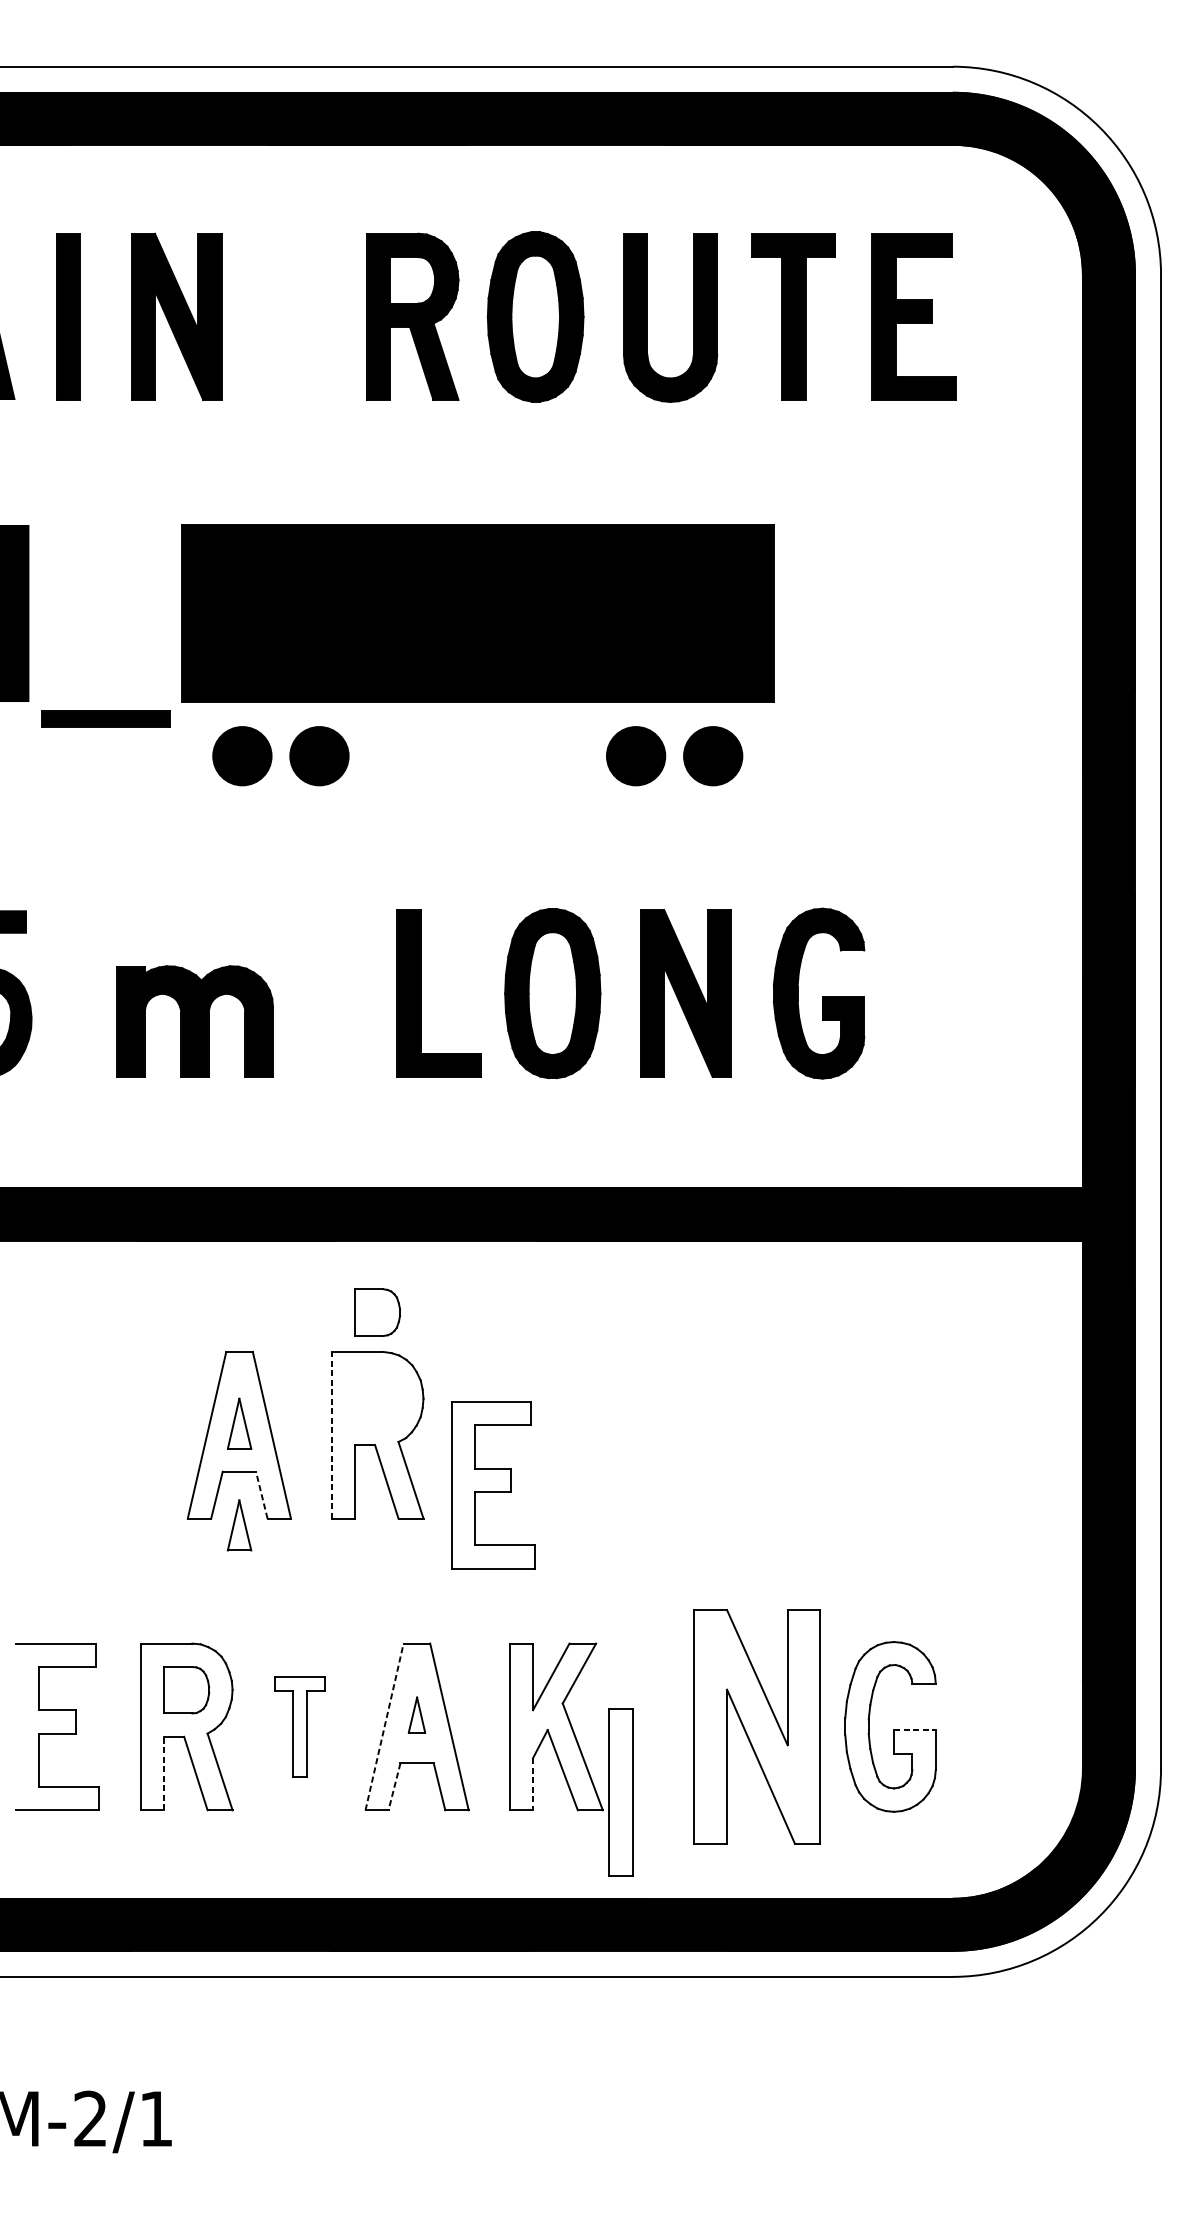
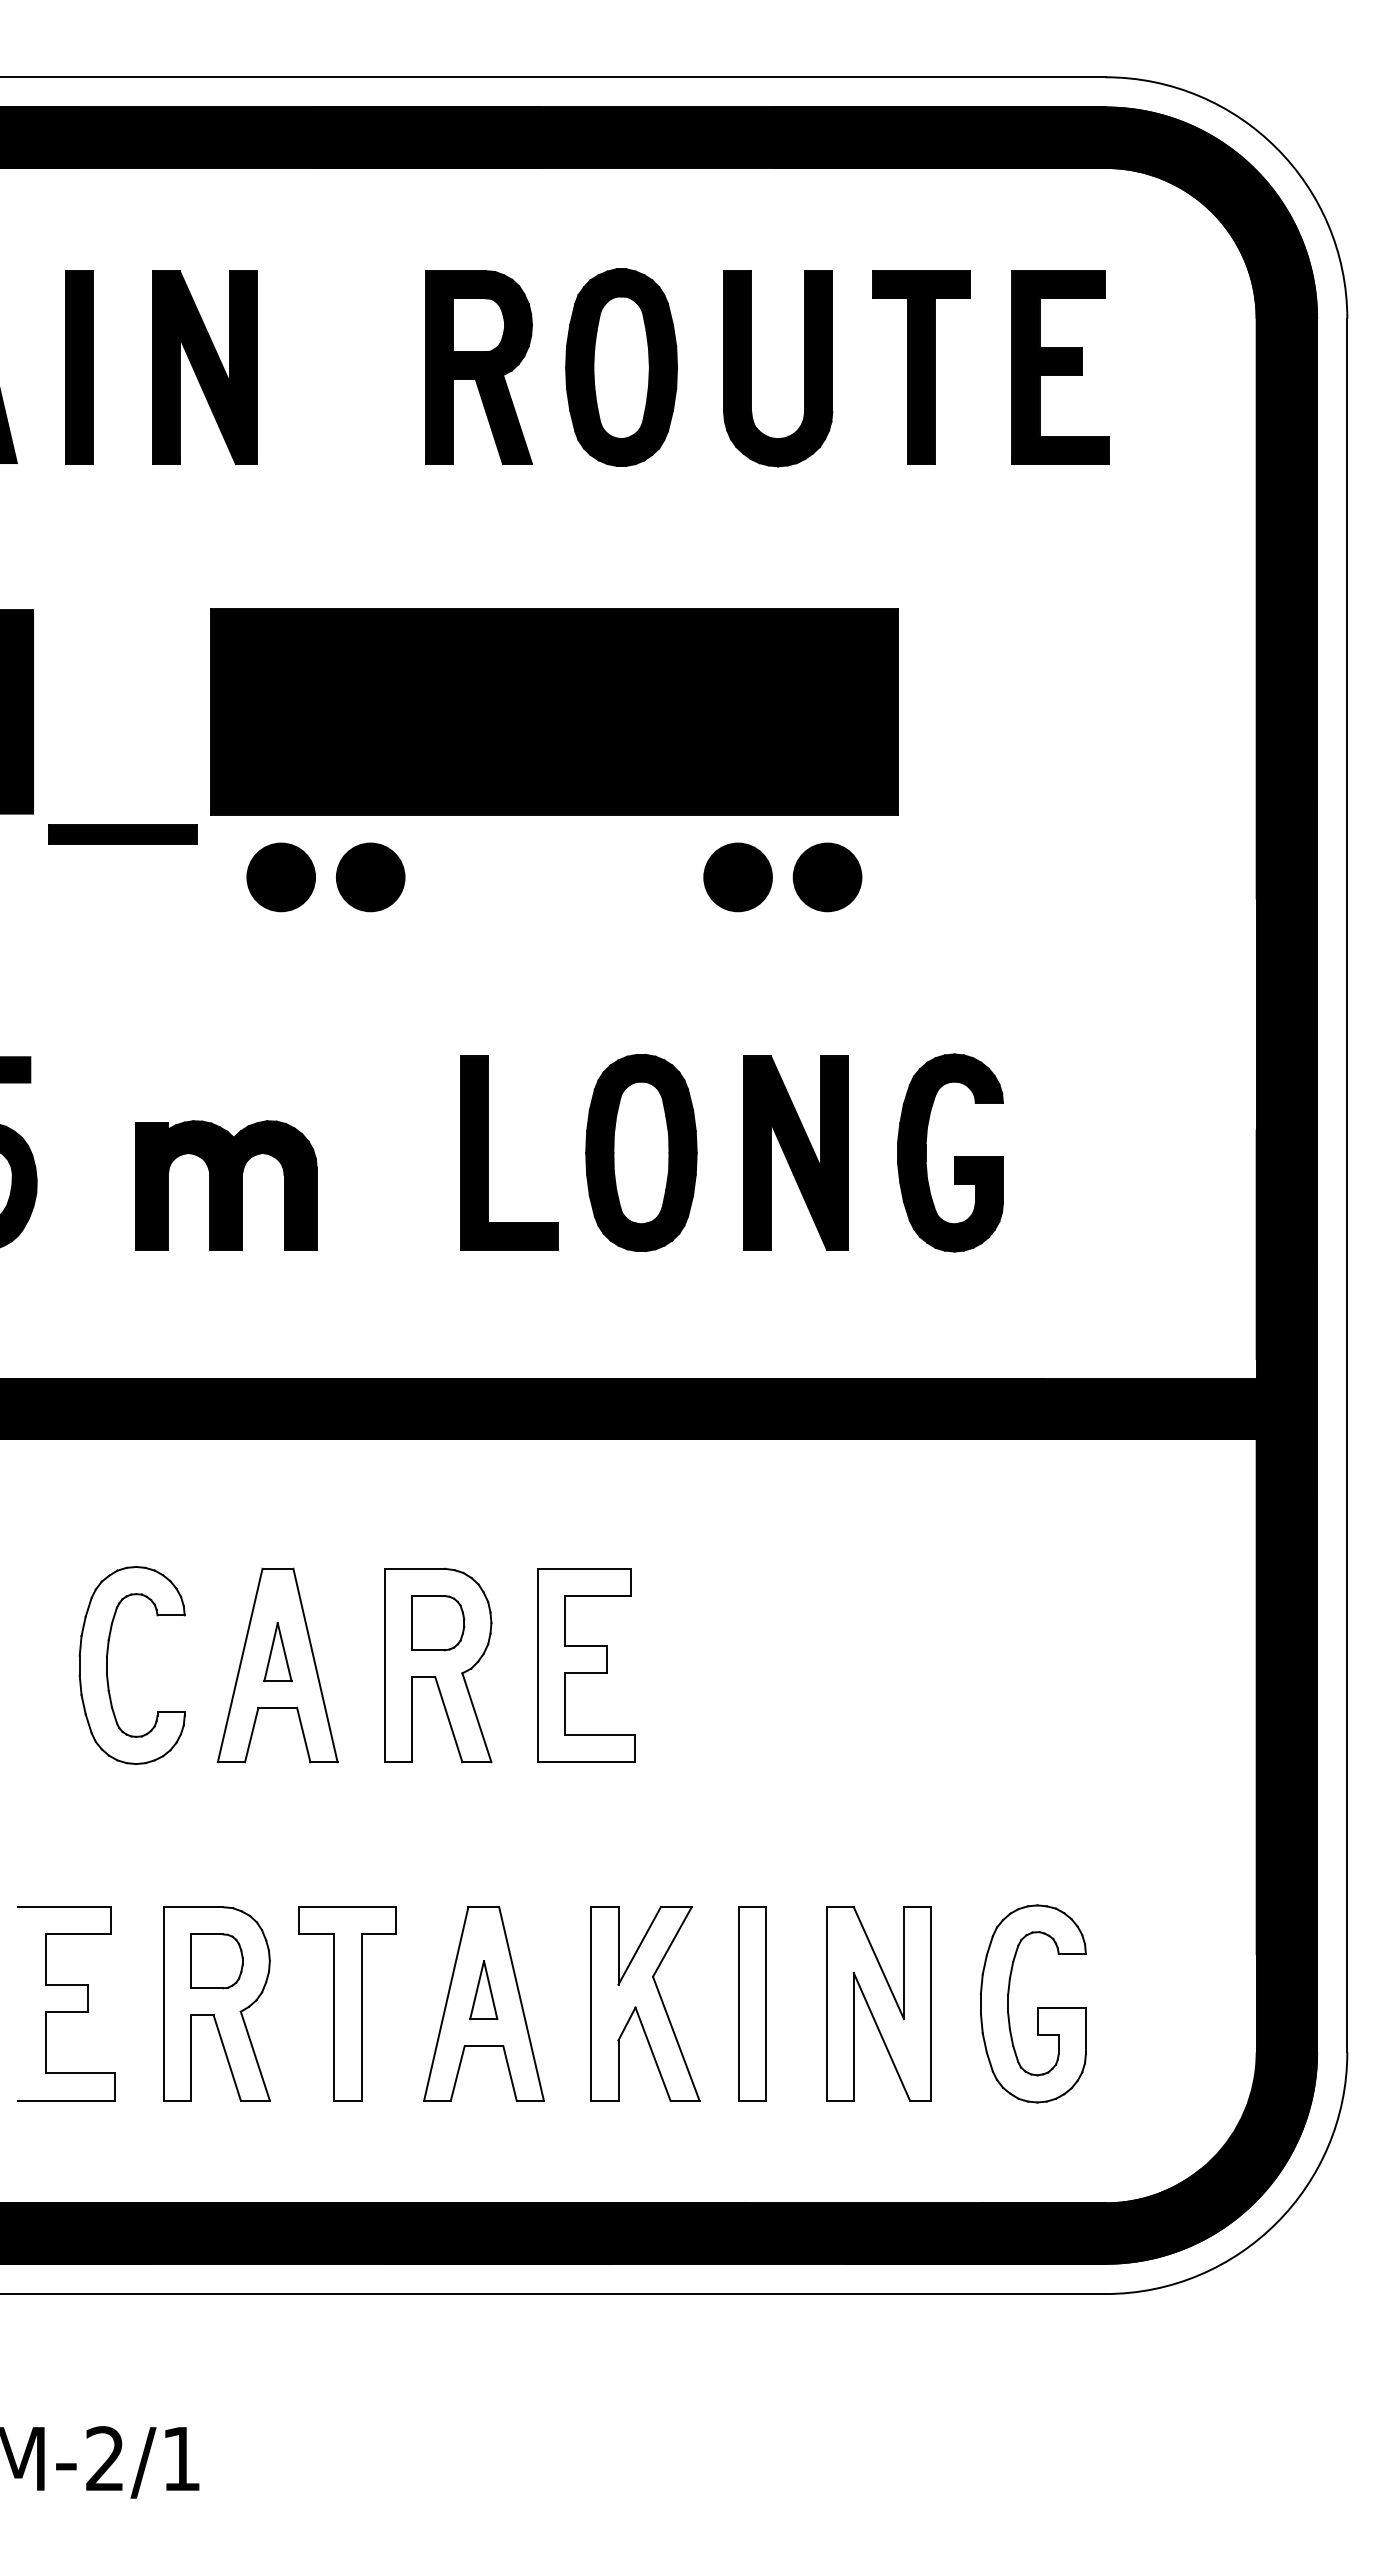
part: (377, 1312) -> (438, 1623), moved
part: (92, 1435) -> (107, 1665), added
line: (332, 1435) -> (385, 1665), dashed -> solid
part: (493, 1485) -> (586, 1665), moved
line: (261, 1495) -> (303, 1735), dashed -> solid
part: (239, 1525) -> (277, 1770), removed
part: (416, 1715) -> (483, 1990), size x1.43
part: (299, 1726) -> (347, 2003), size x1.67
line: (384, 1726) -> (446, 2003), dashed -> solid
part: (757, 1726) -> (878, 2003), size x0.71
line: (915, 1729) -> (1062, 2007), dashed -> solid
line: (164, 1773) -> (190, 2058), dashed -> solid
line: (533, 1784) -> (618, 2070), dashed -> solid
line: (394, 1786) -> (457, 2073), dashed -> solid
part: (620, 1792) -> (752, 2003), moved

